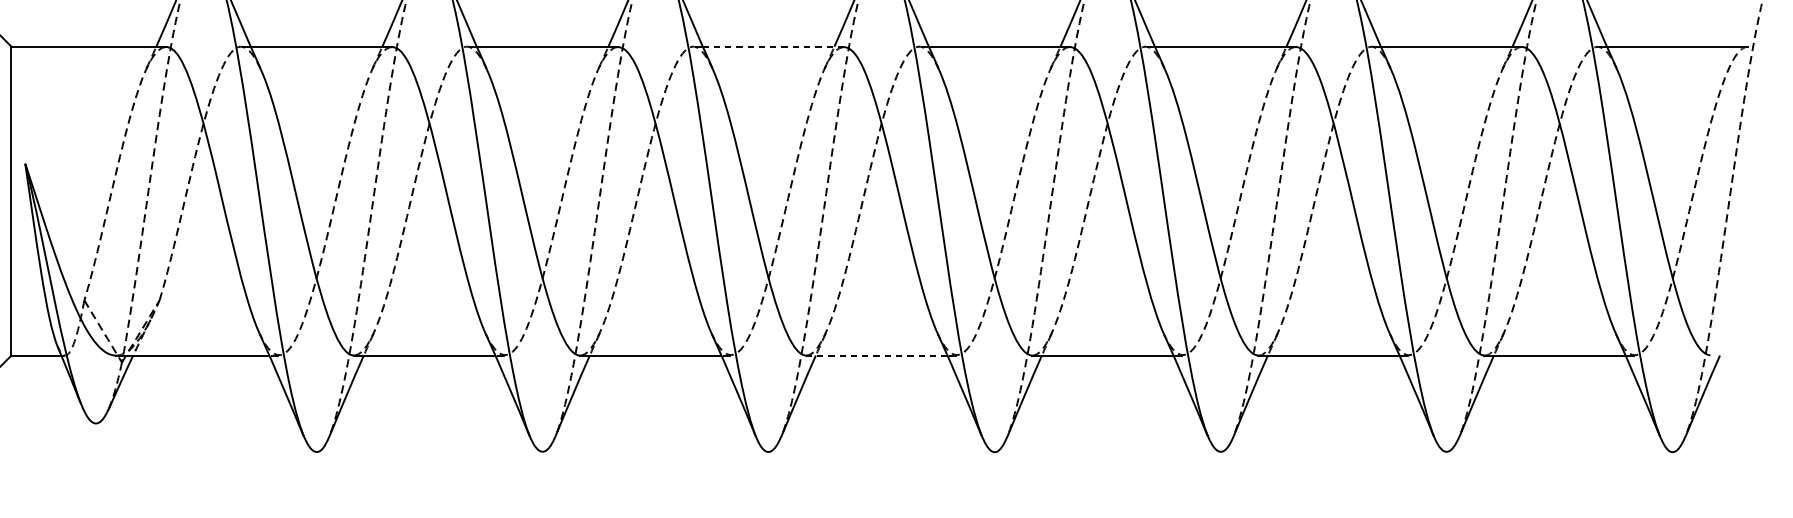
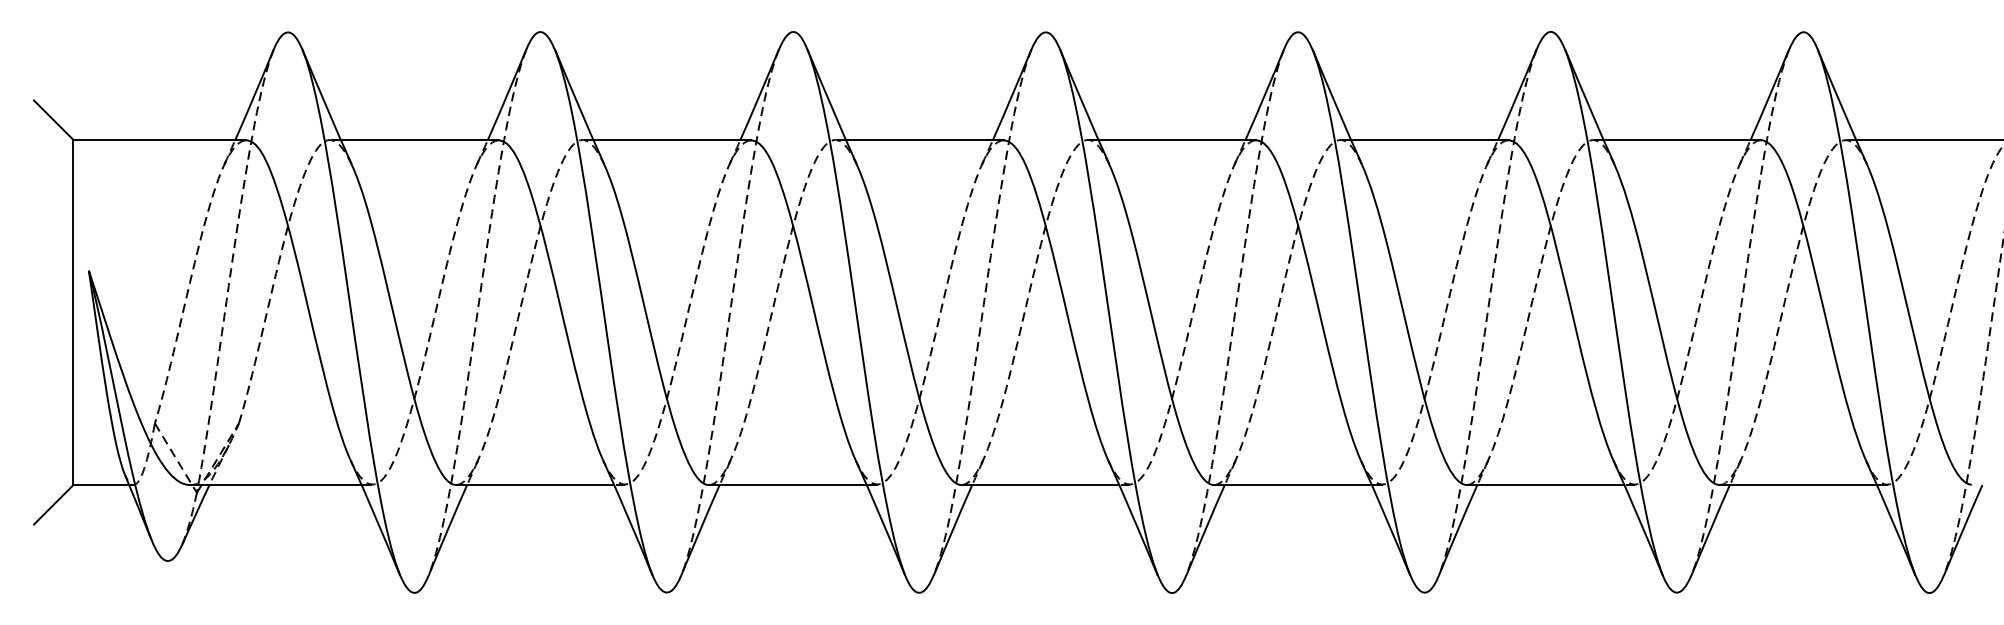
line: (773, 46) -> (924, 139), dashed -> solid
line: (876, 355) -> (1040, 485), dashed -> solid

